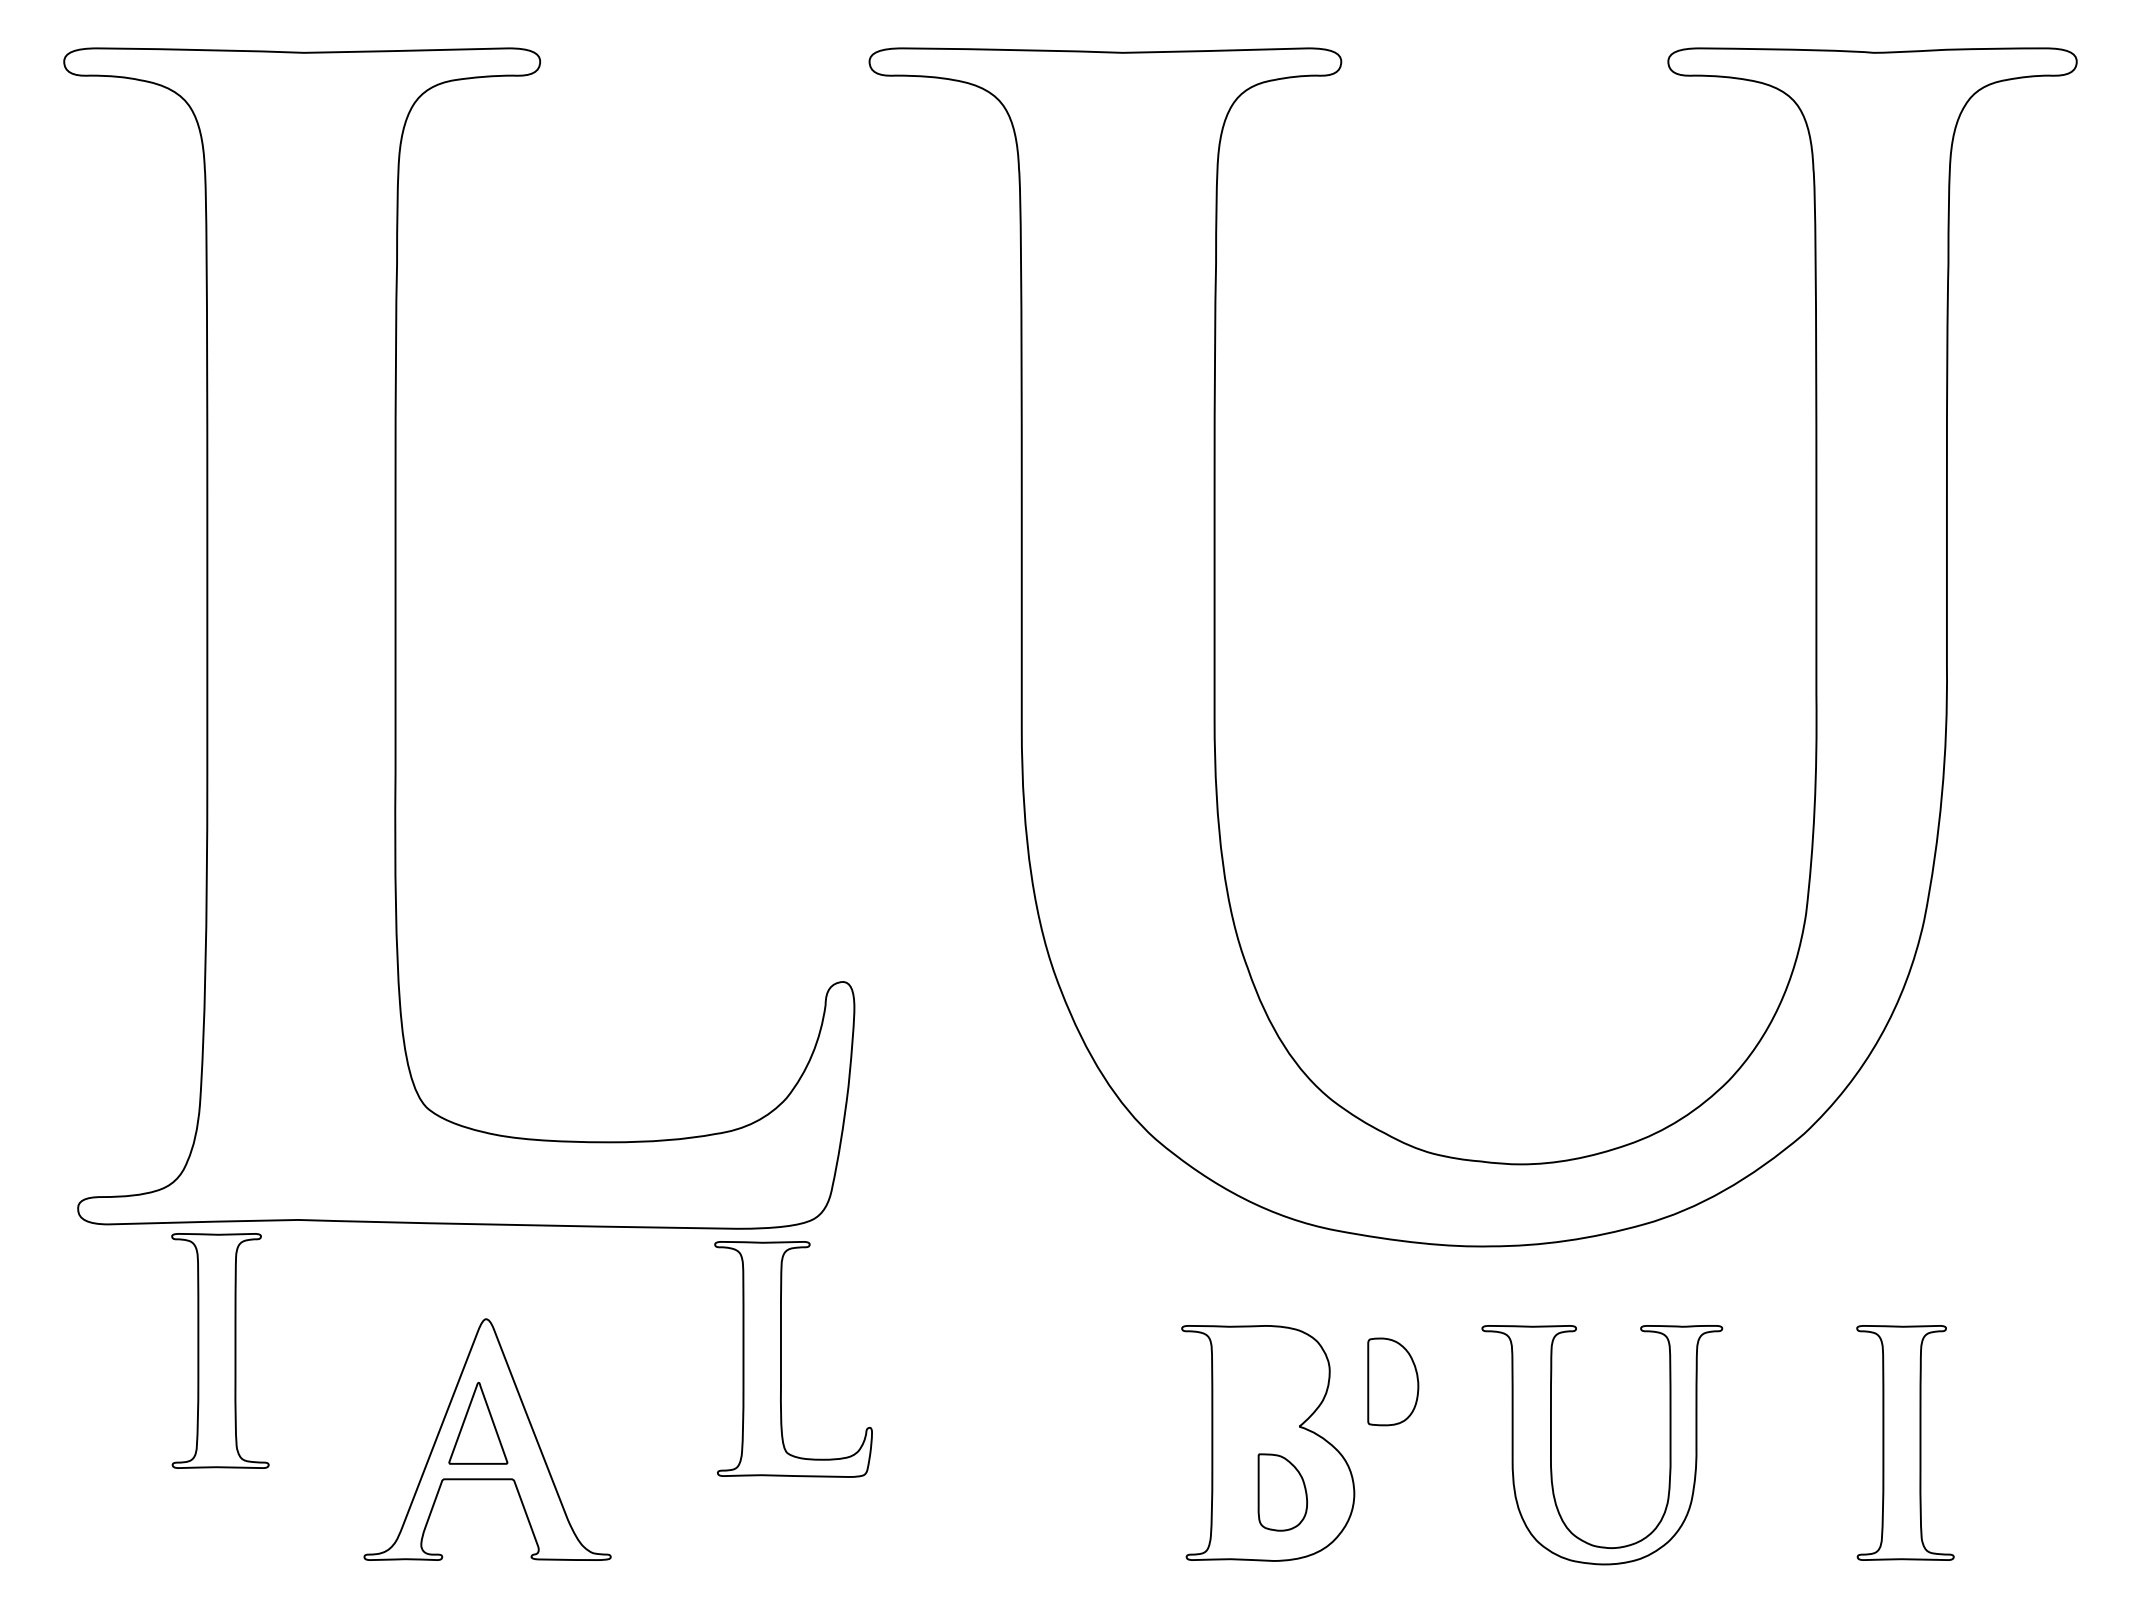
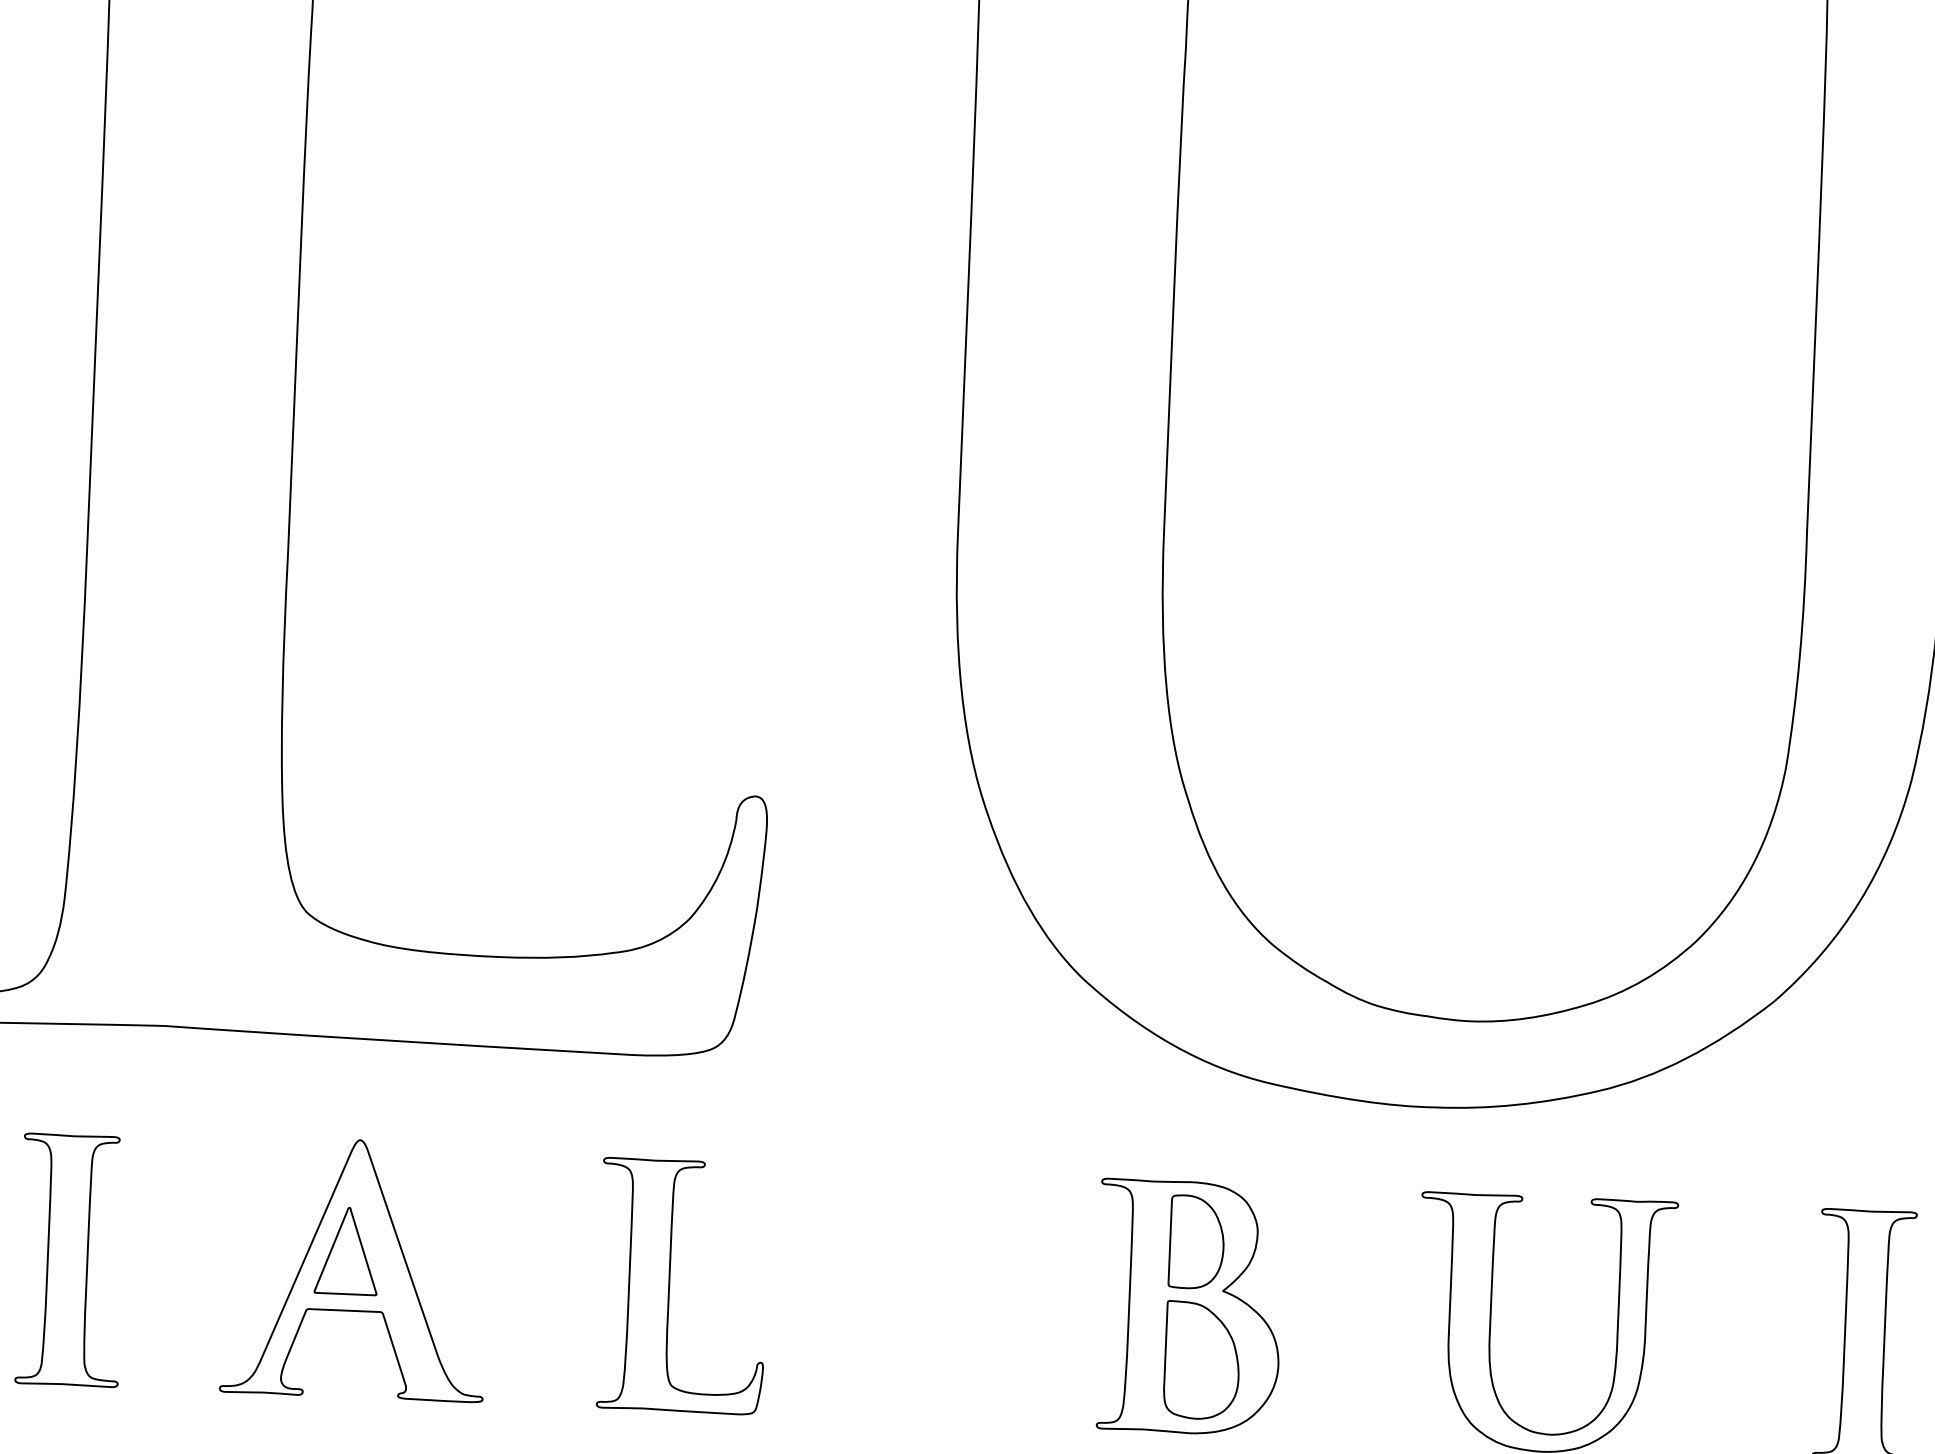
part: (220, 1350) -> (71, 1259), moved
part: (781, 1359) -> (669, 1285), moved
part: (1393, 1381) -> (1197, 1241), moved
part: (1282, 1492) -> (1201, 1360), size x1.43

